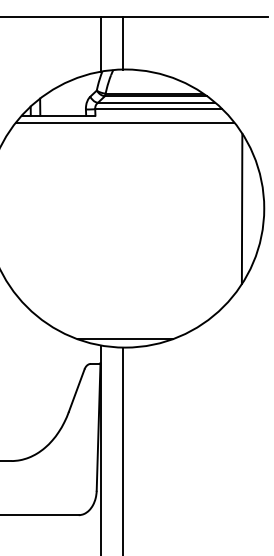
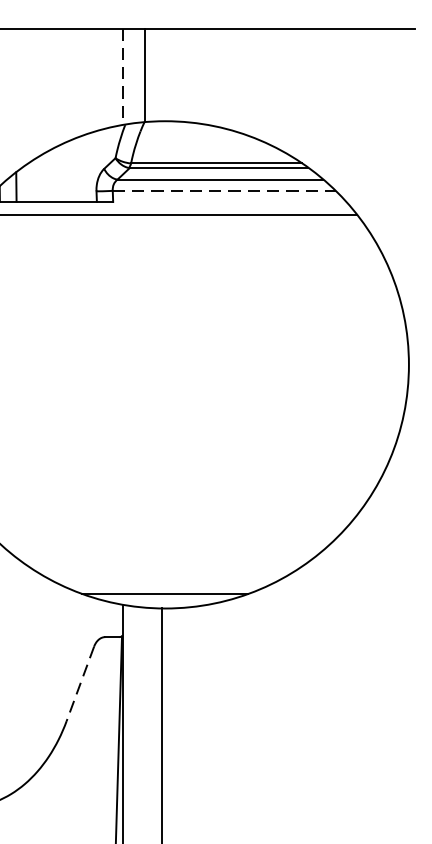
line: (123, 42) -> (144, 73), moved
line: (101, 44) -> (123, 77), solid -> dashed
line: (158, 109) -> (223, 191), solid -> dashed
line: (241, 208) -> (369, 364), removed
line: (76, 390) -> (79, 683), solid -> dashed

